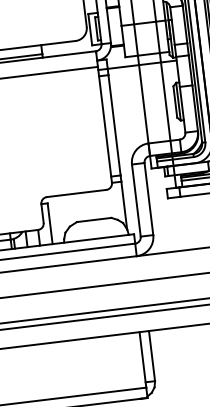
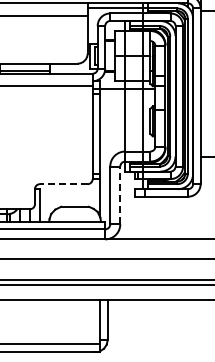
line: (76, 193) -> (63, 184), solid -> dashed
line: (149, 199) -> (120, 195), solid -> dashed

